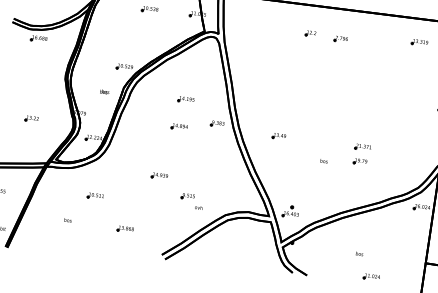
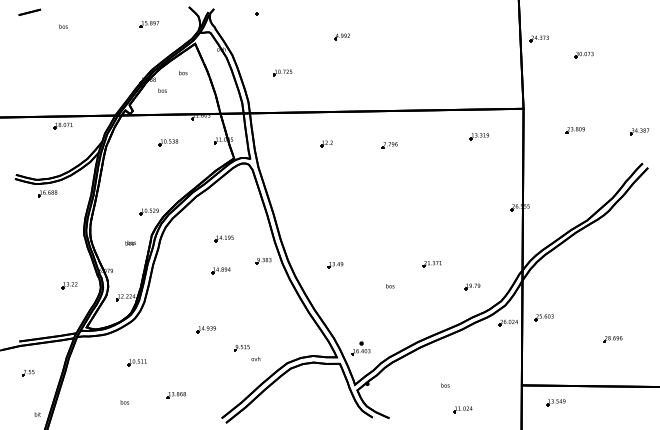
part: (310, 33) -> (326, 143), moved
part: (31, 119) -> (69, 285), moved
part: (360, 161) -> (472, 286), moved
text: (67, 220) -> (124, 402), moved

